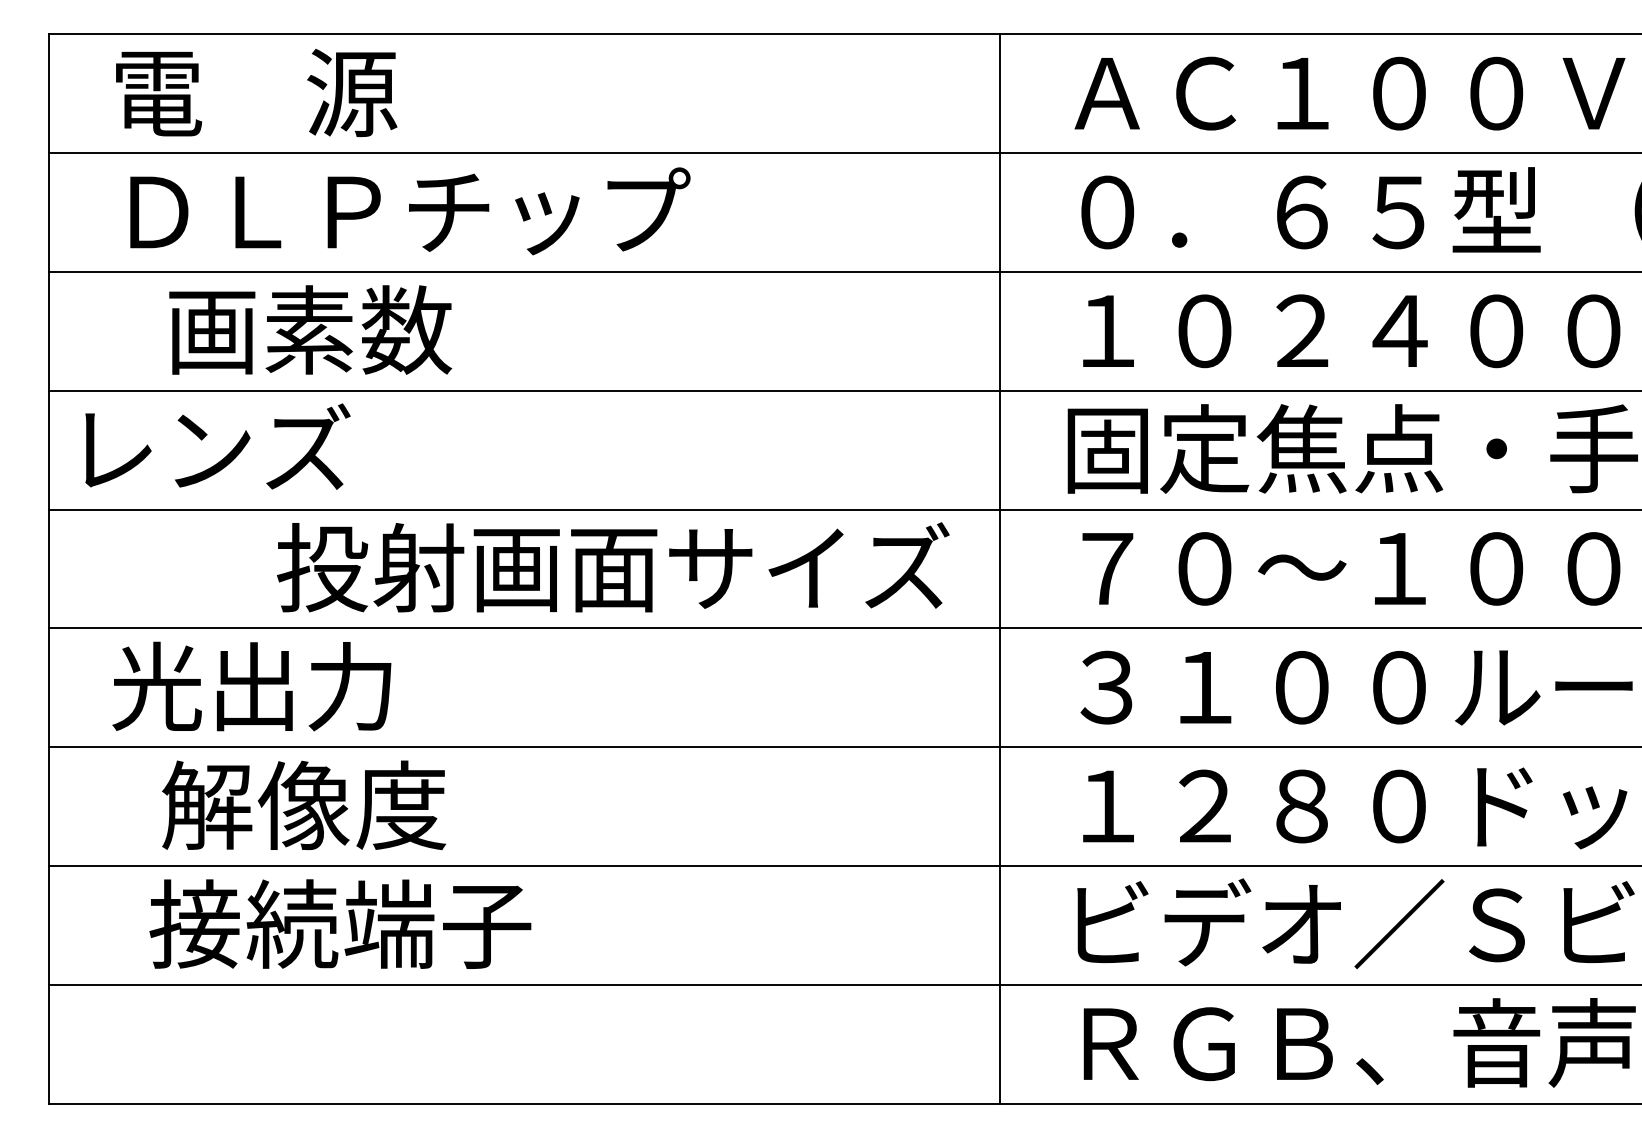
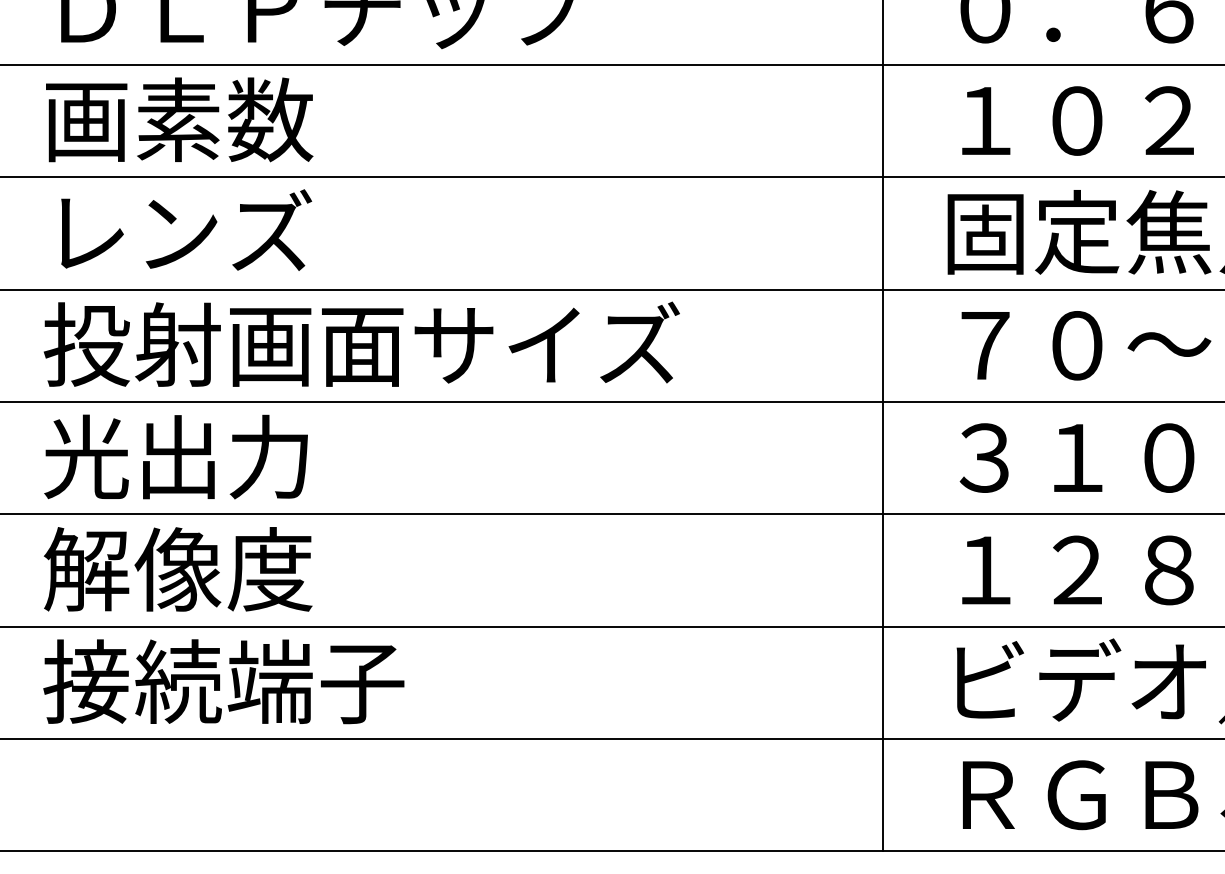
text: (310, 329) -> (179, 119), moved
text: (217, 446) -> (186, 230), moved
text: (613, 567) -> (362, 344), moved
text: (304, 805) -> (178, 569), moved
text: (340, 923) -> (223, 681), moved

